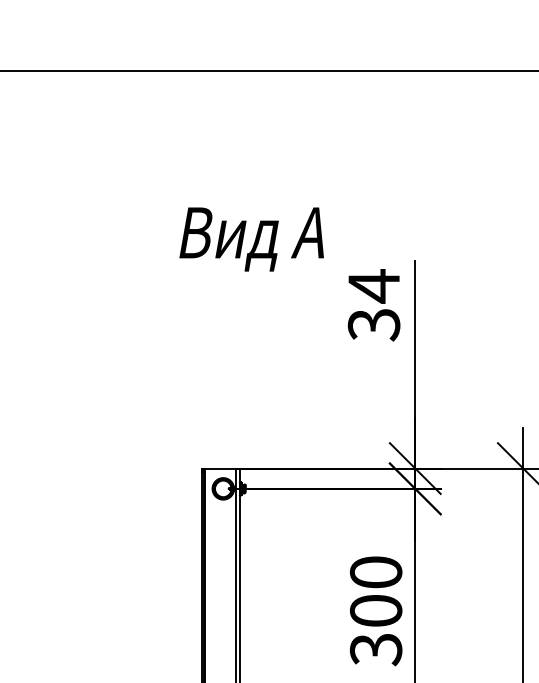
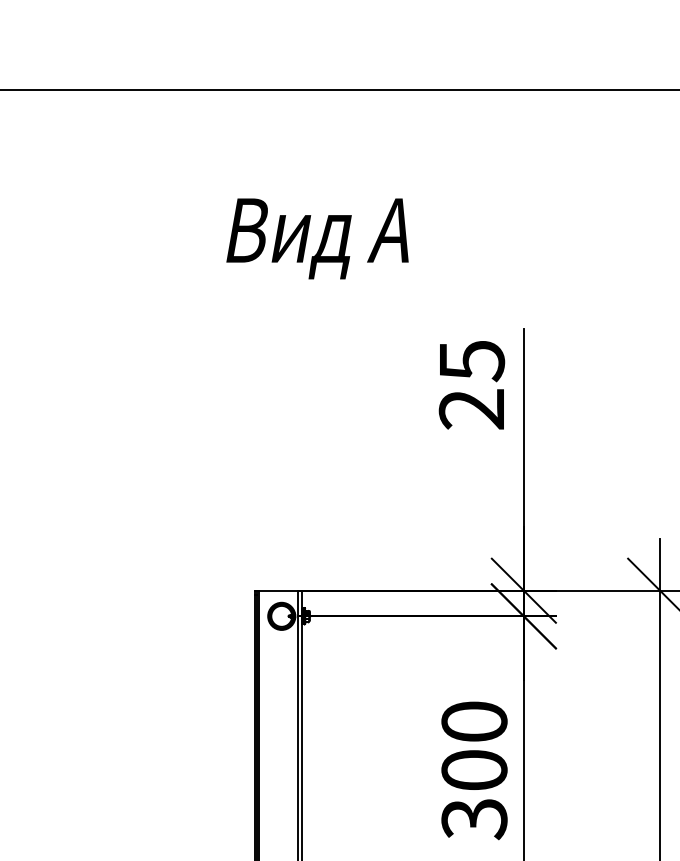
text: (251, 239) -> (317, 238), moved
text: (374, 305) -> (472, 384), 34 -> 25

